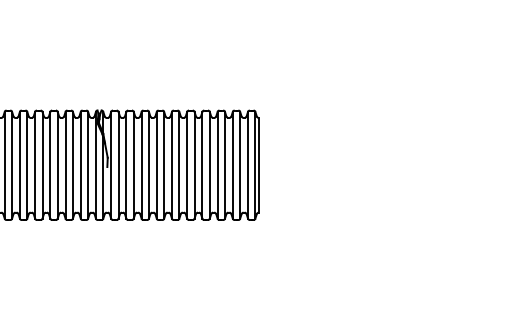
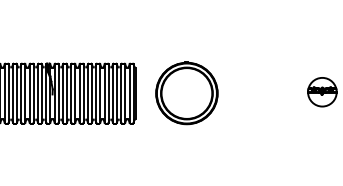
part: (351, 165) -> (186, 93), added

